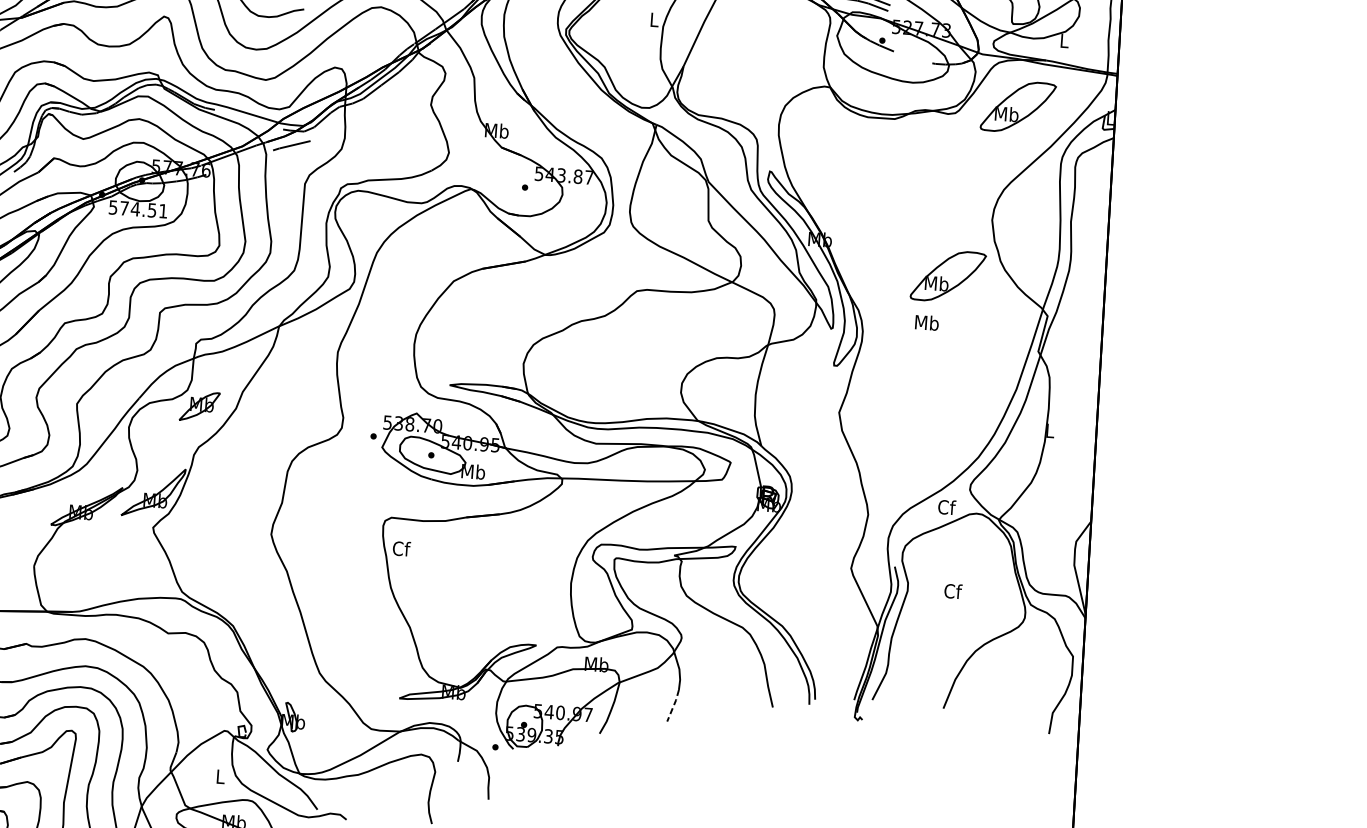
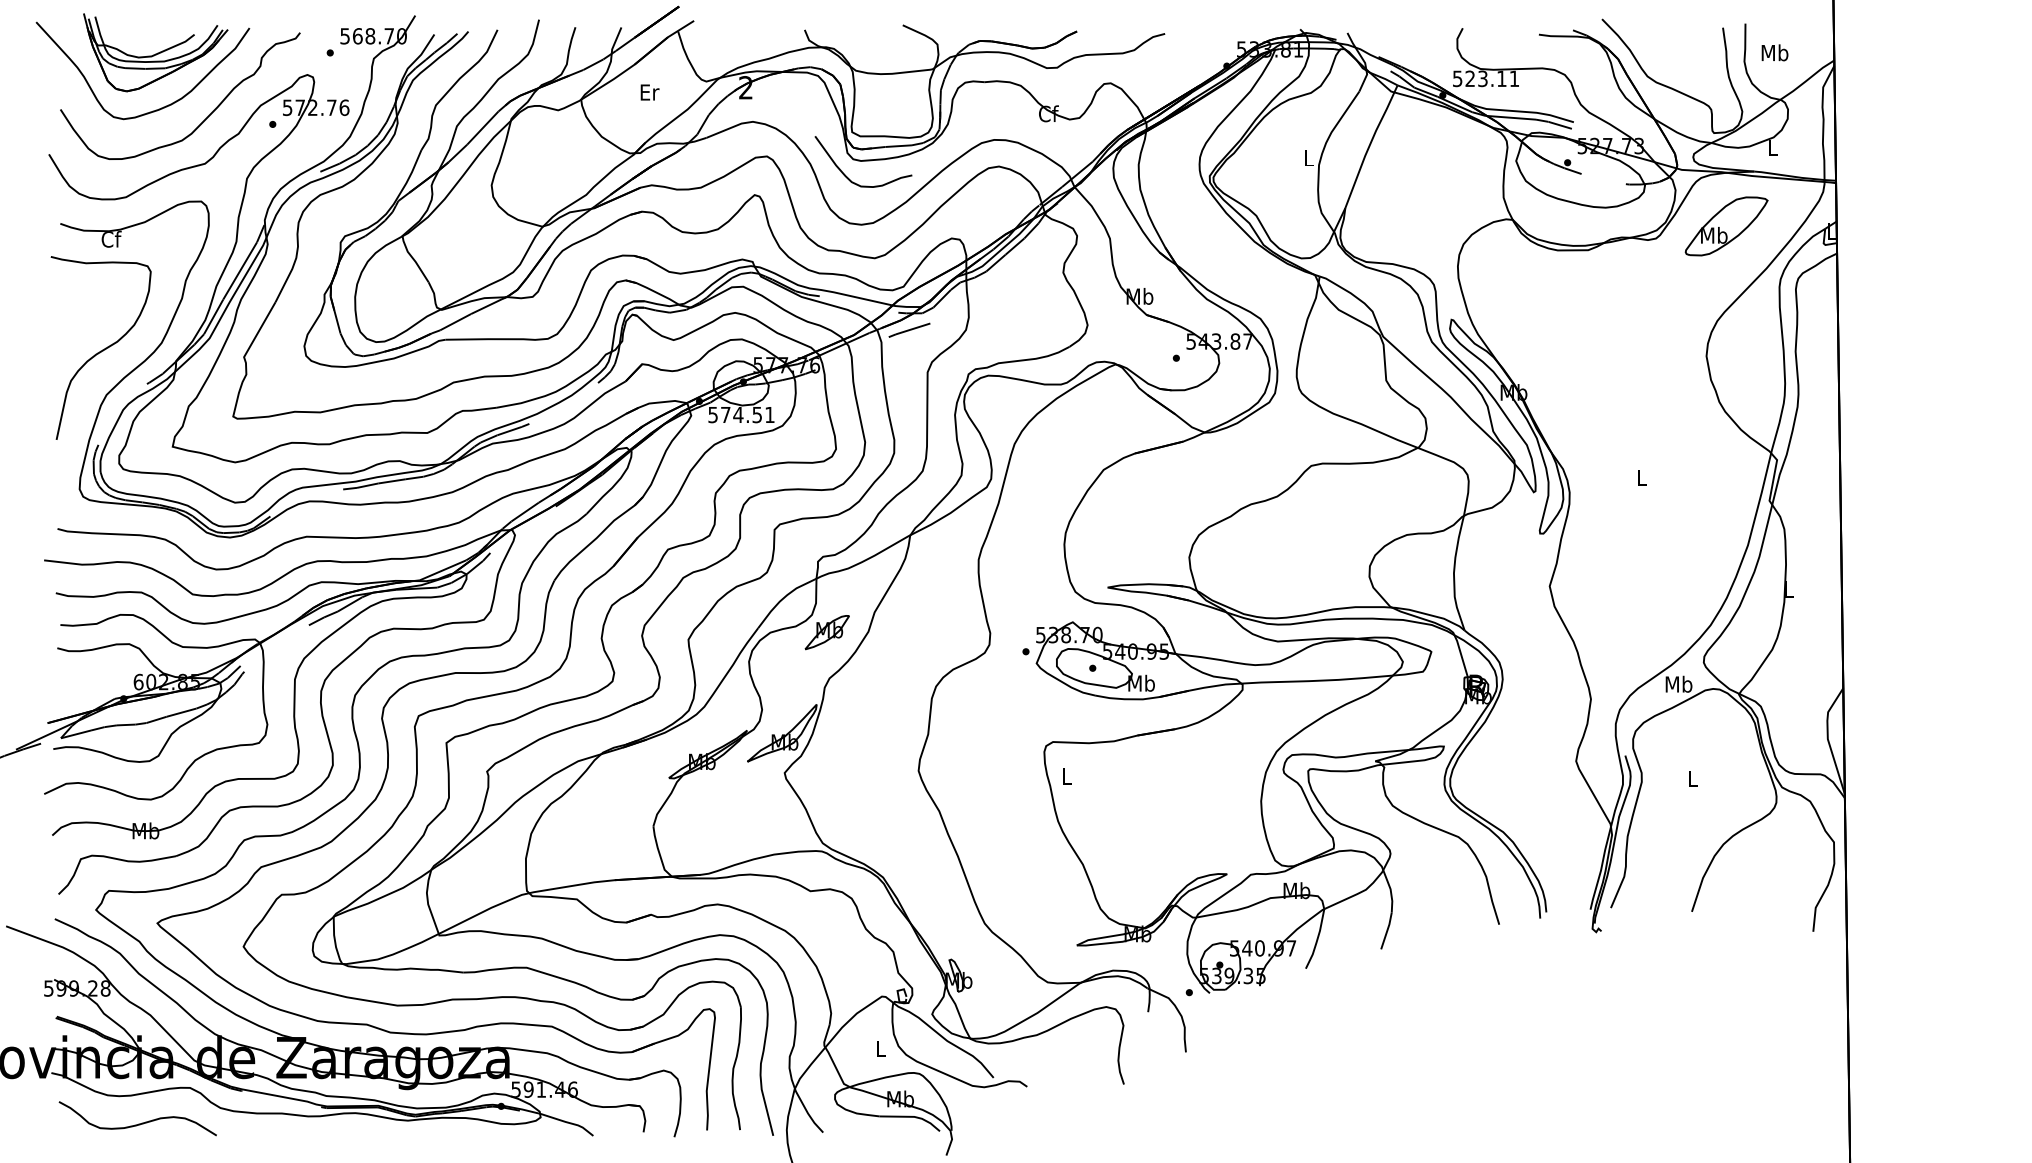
part: (948, 276) -> (1661, 423), removed
text: (927, 322) -> (1641, 477), Mb -> L
text: (946, 506) -> (1678, 683), Cf -> Mb
text: (402, 548) -> (1067, 775), Cf -> L
text: (953, 591) -> (1693, 778), Cf -> L
line: (674, 705) -> (1387, 930), dashed -> solid

